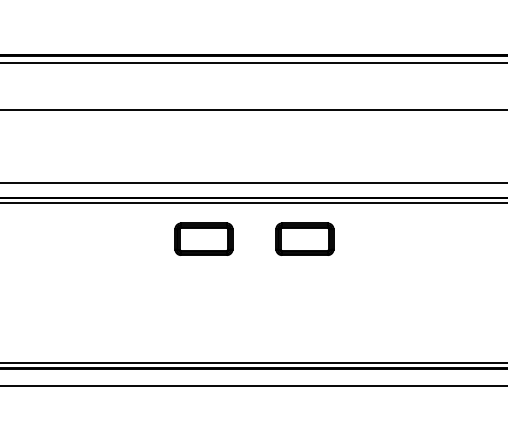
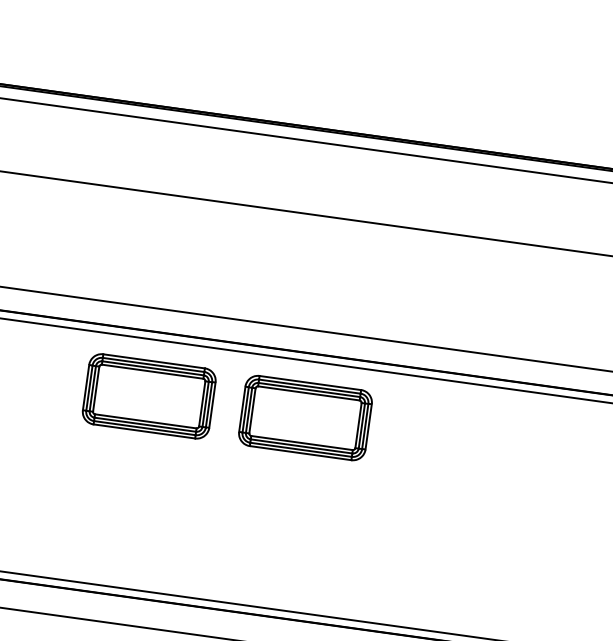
part: (203, 238) -> (148, 394), size x1.43
part: (304, 238) -> (305, 416), size x1.43

